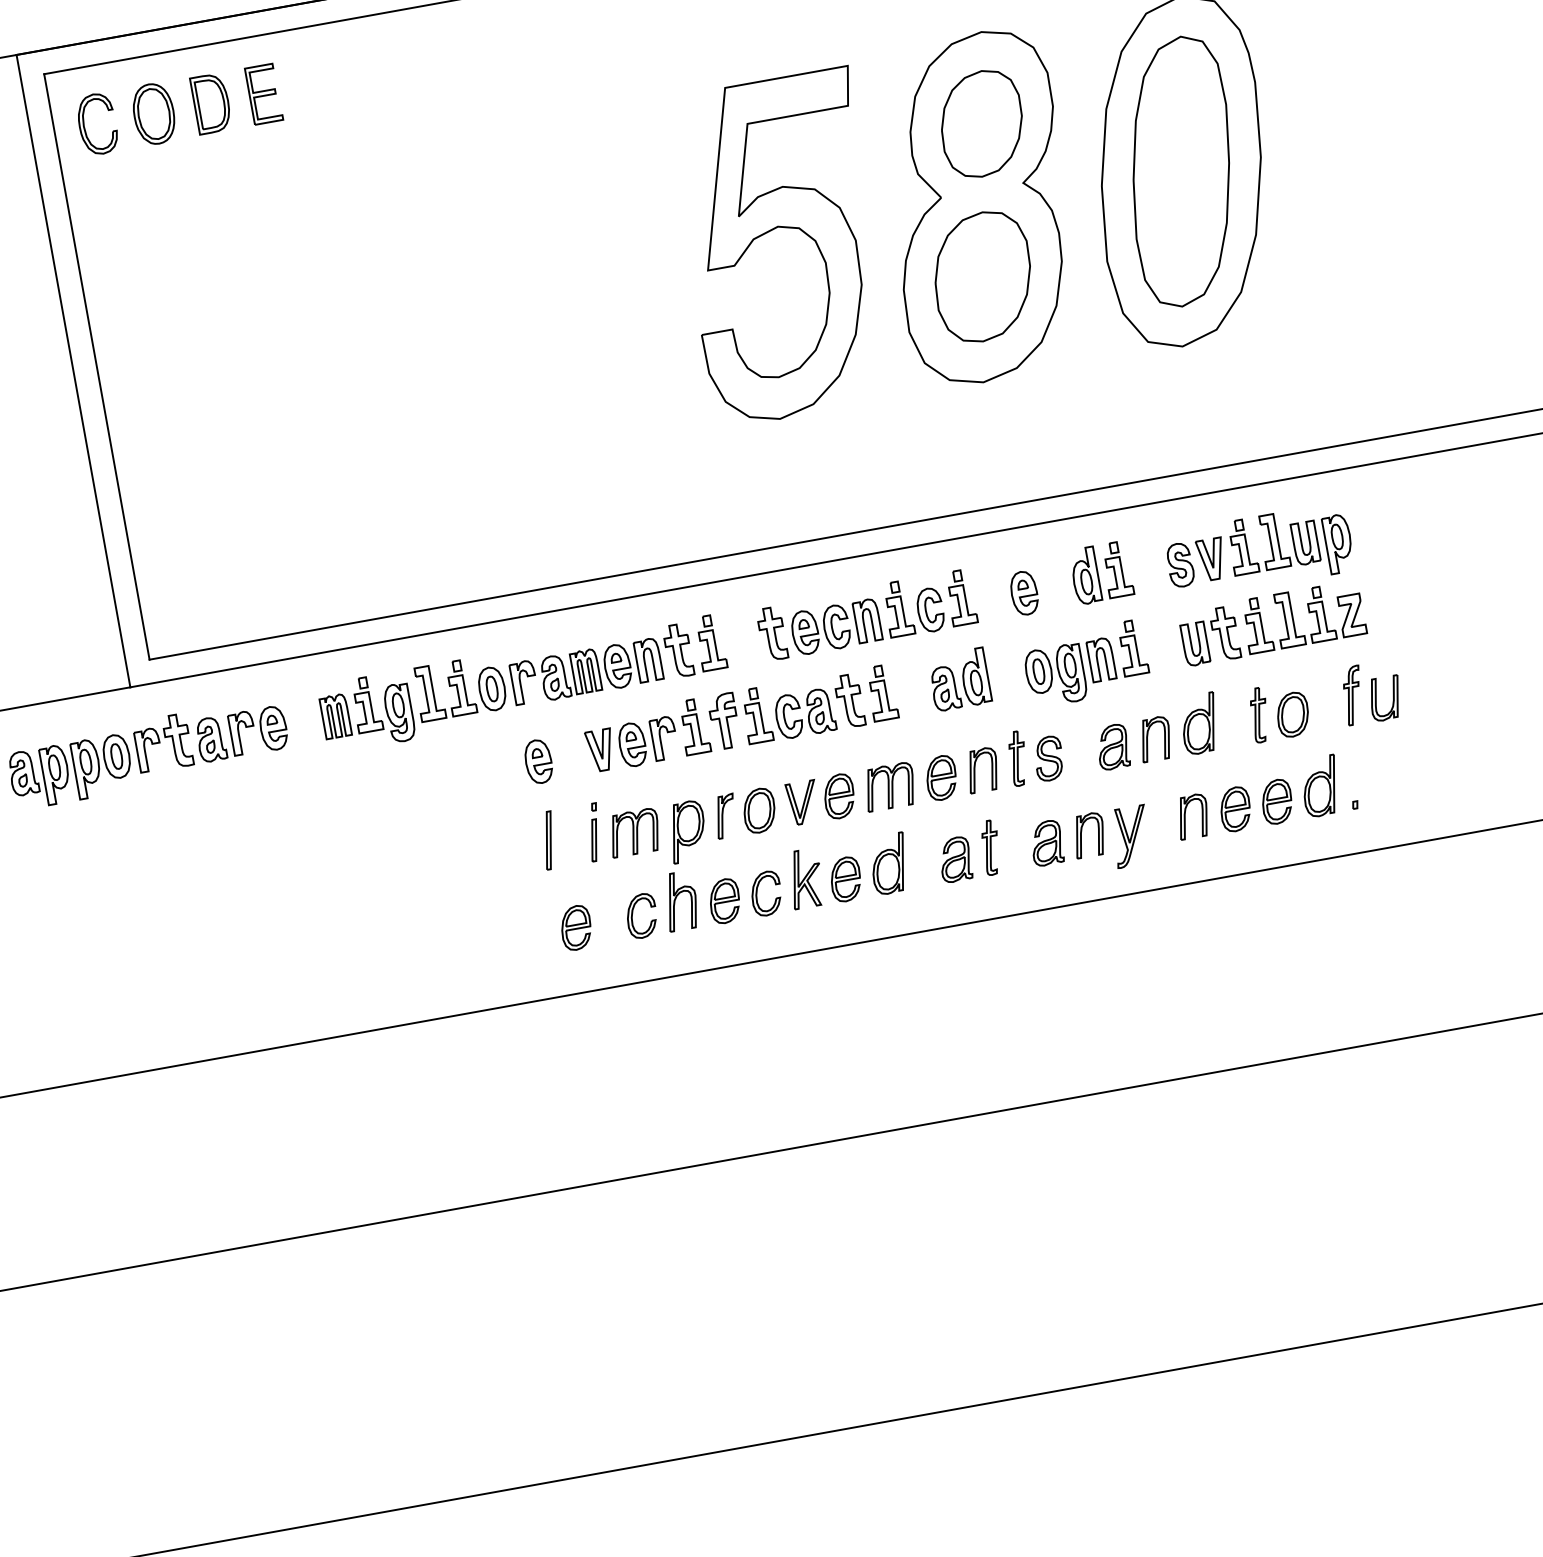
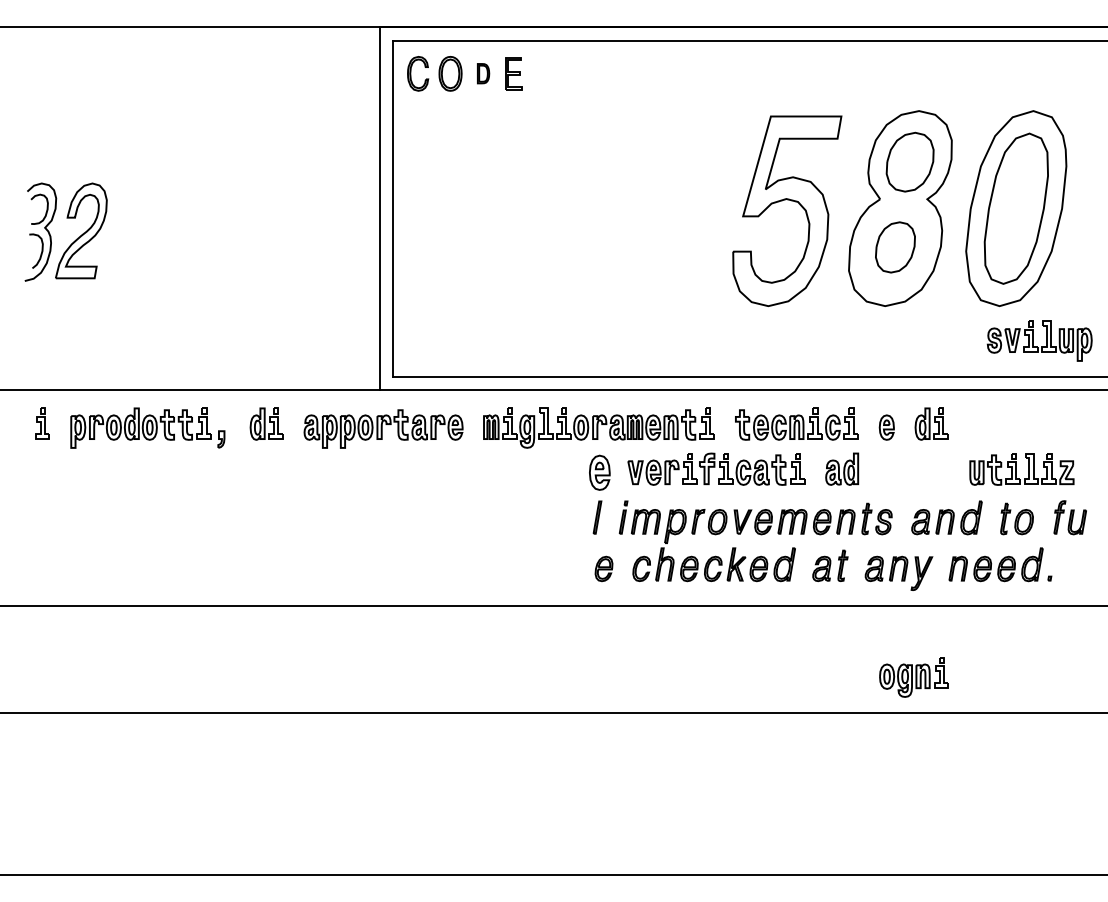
part: (211, 103) -> (483, 73), size x0.6
part: (983, 276) -> (895, 247), size x0.7
part: (1258, 550) -> (1039, 340), moved
part: (1085, 664) -> (913, 677), moved
part: (538, 761) -> (599, 472), size x1.4

